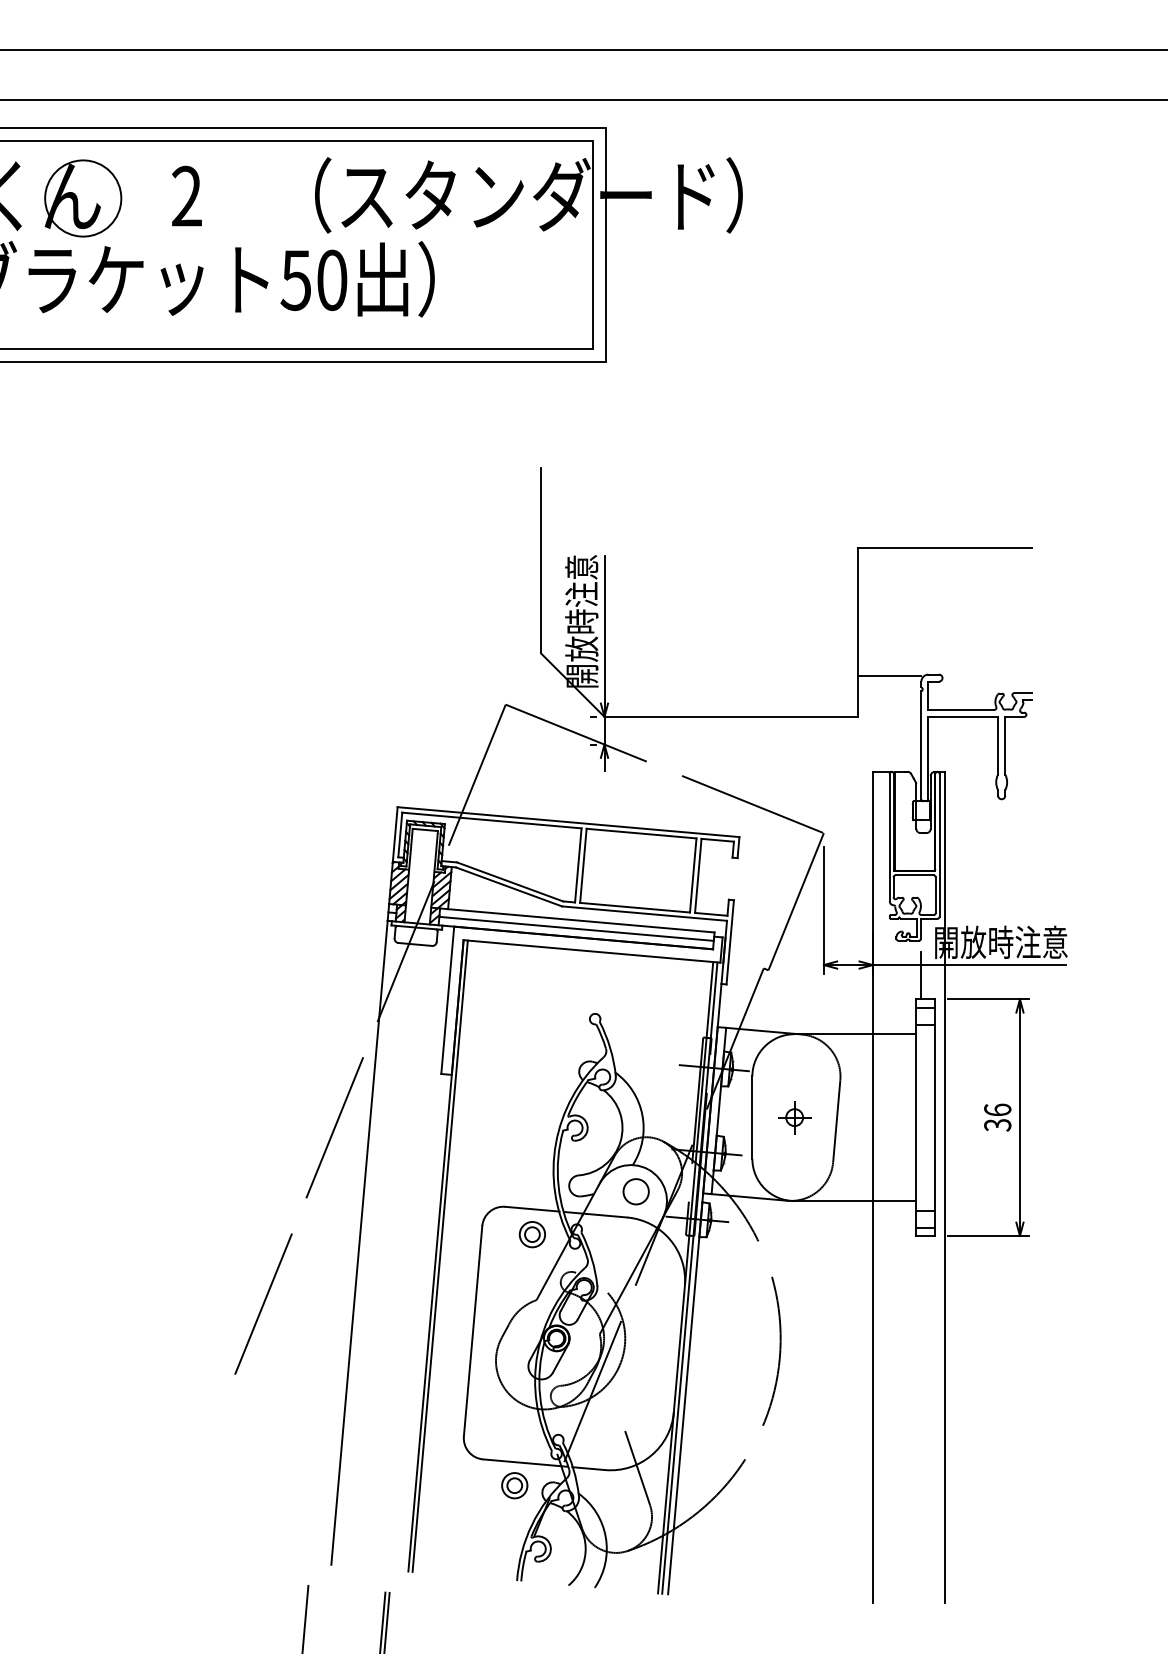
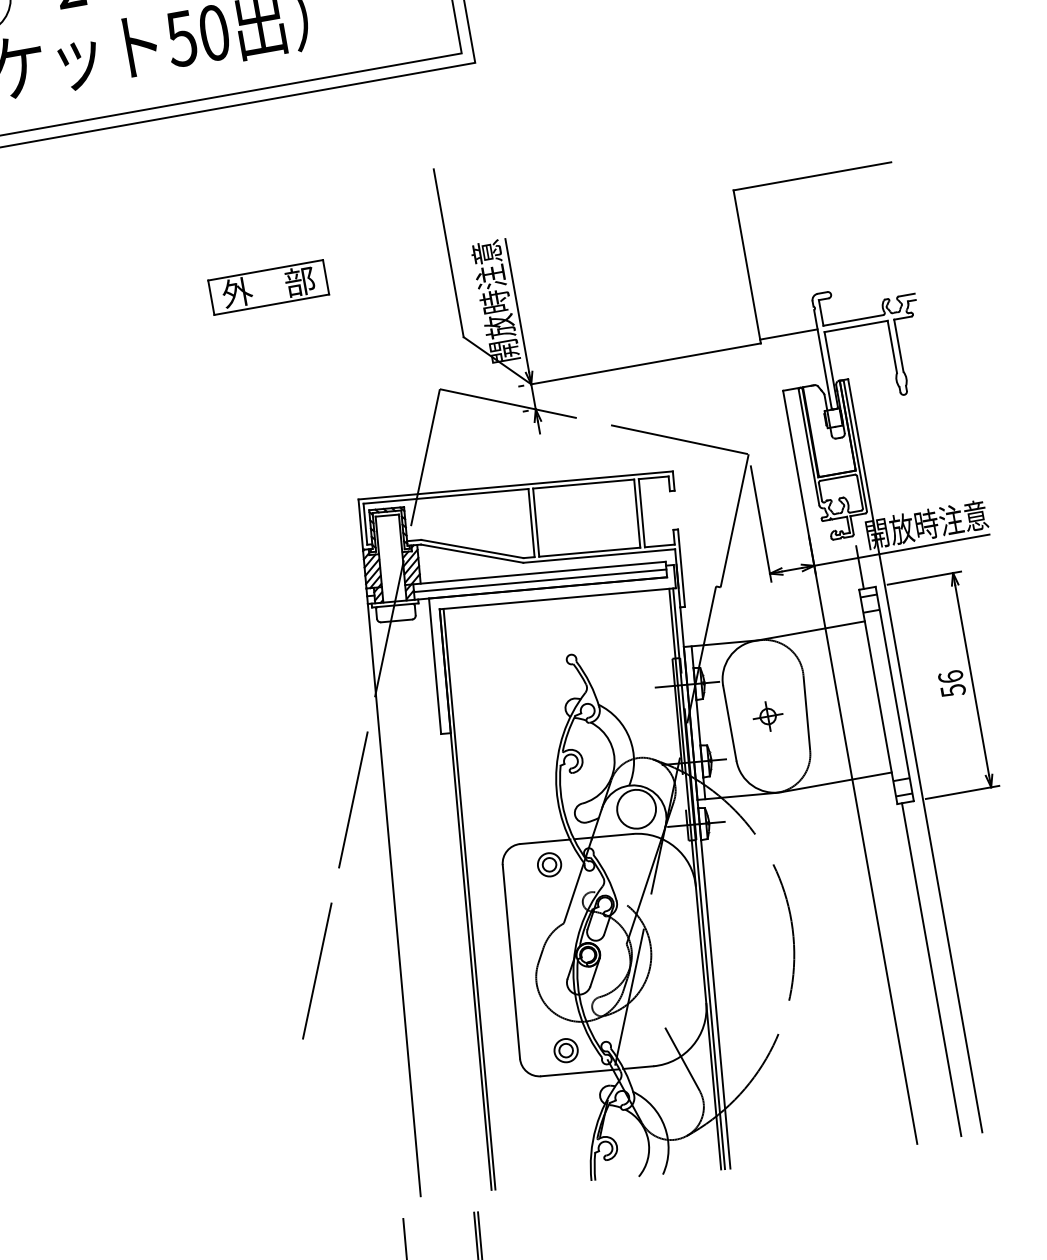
part: (341, 562) -> (268, 286), added
line: (889, 675) -> (788, 334), moved
text: (997, 1125) -> (953, 690), 36 -> 56
circle: (636, 1191) -> (636, 808), size x1.67
line: (921, 1419) -> (931, 969), added
part: (514, 1485) -> (565, 1050), moved

